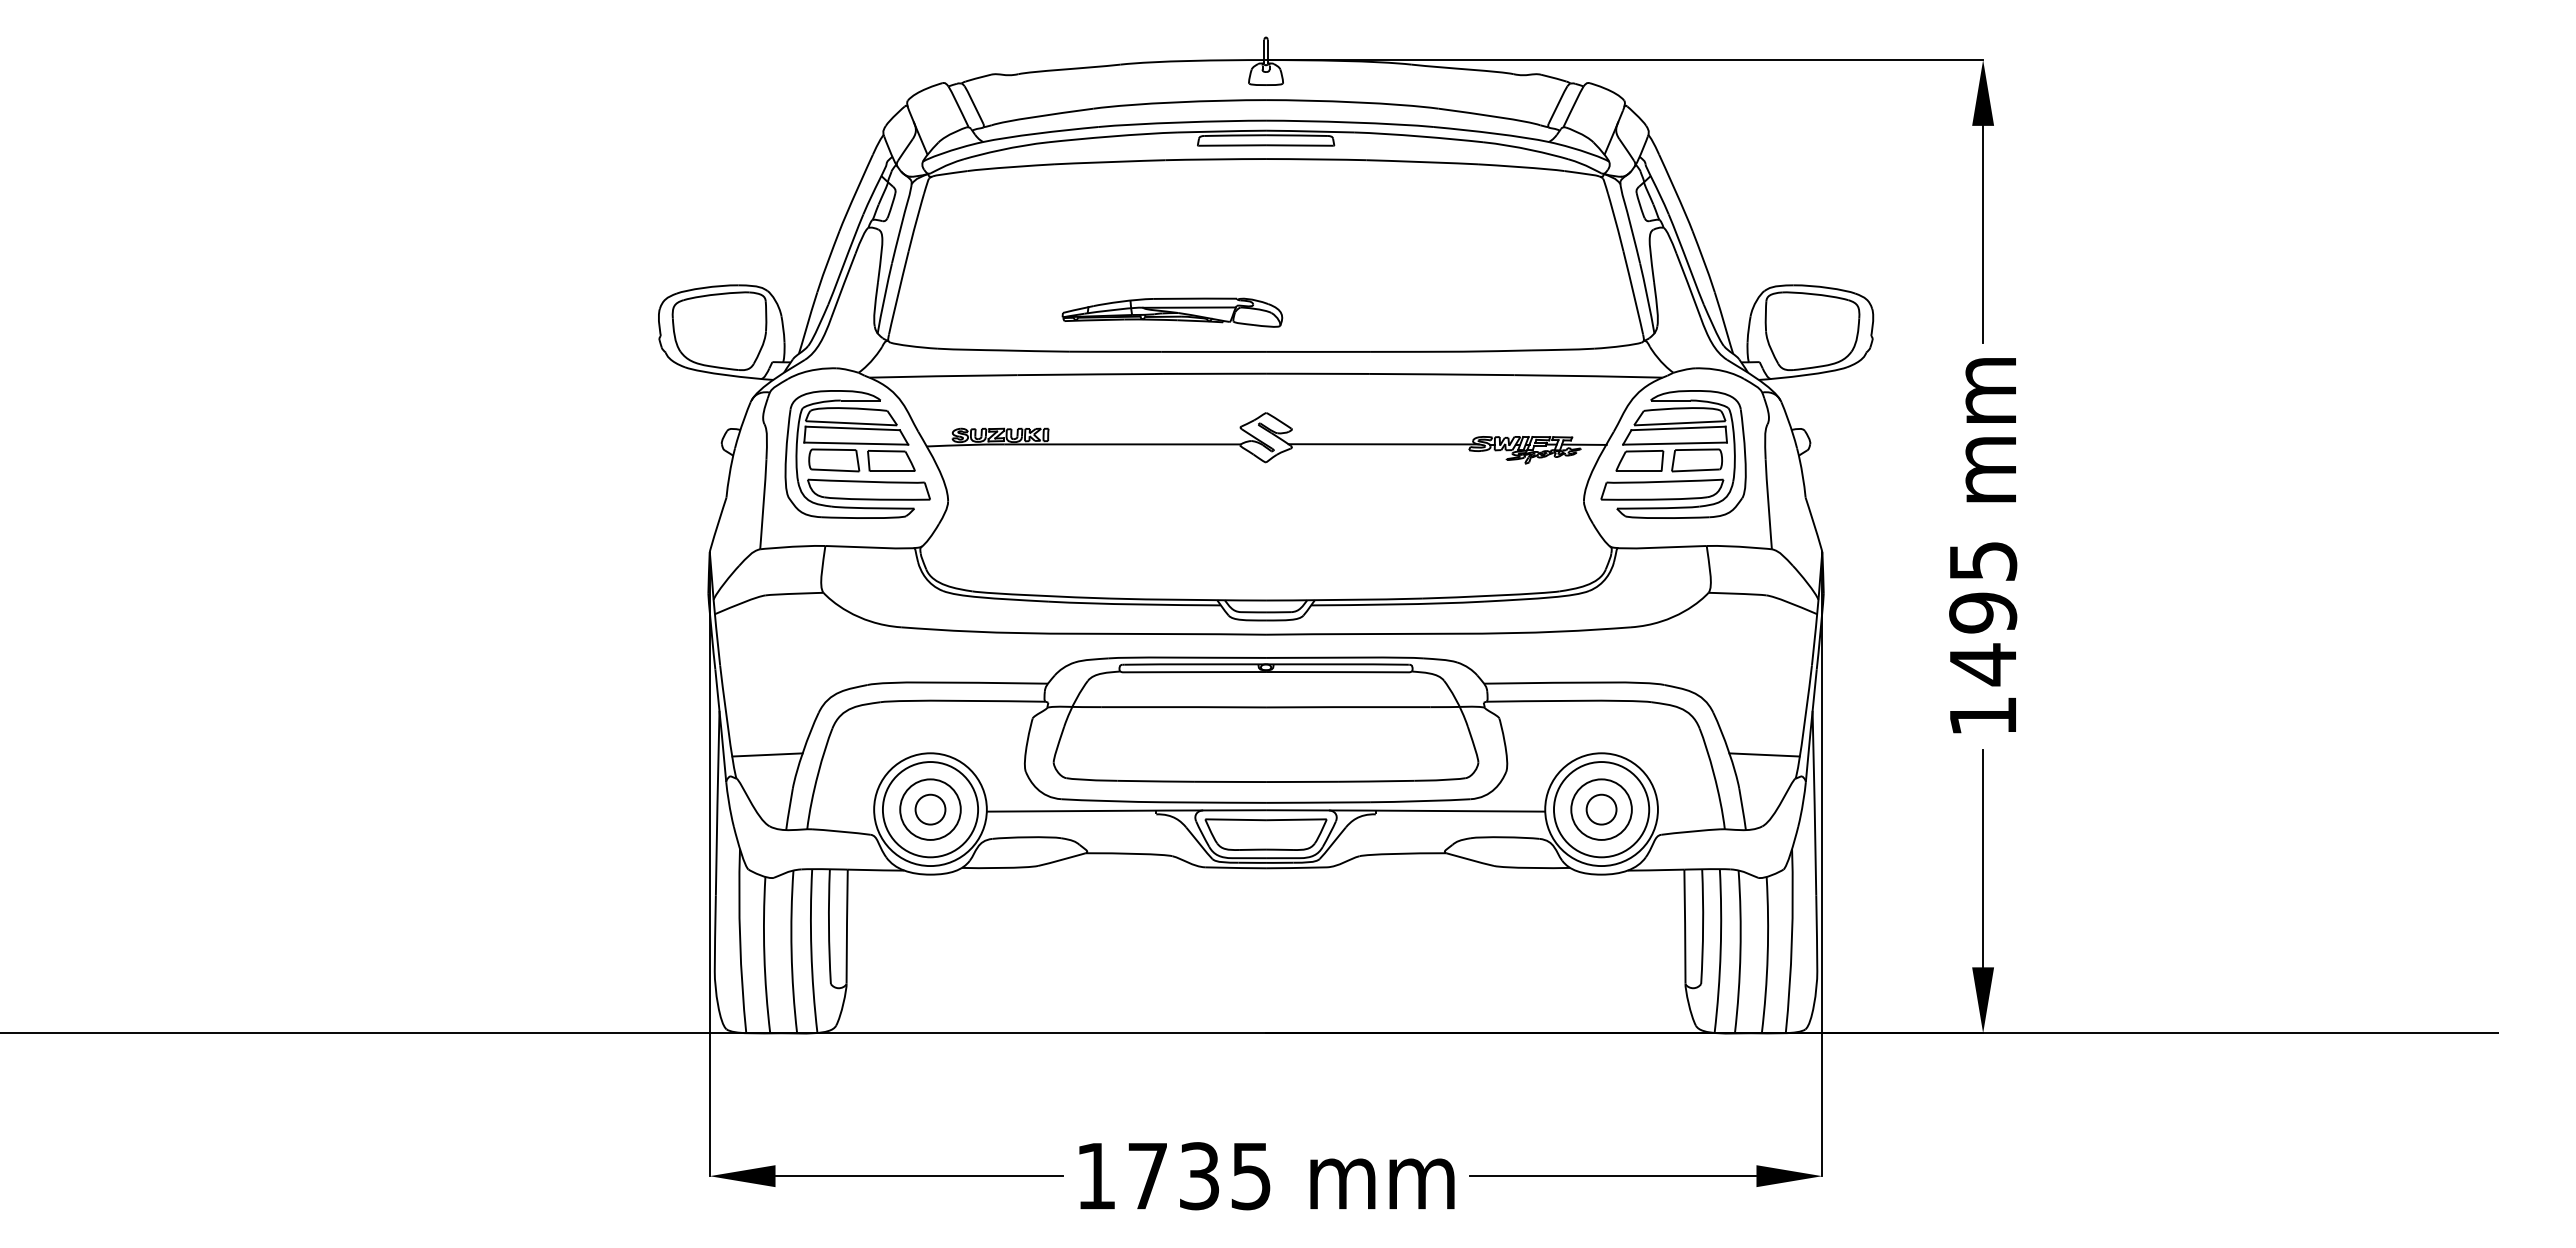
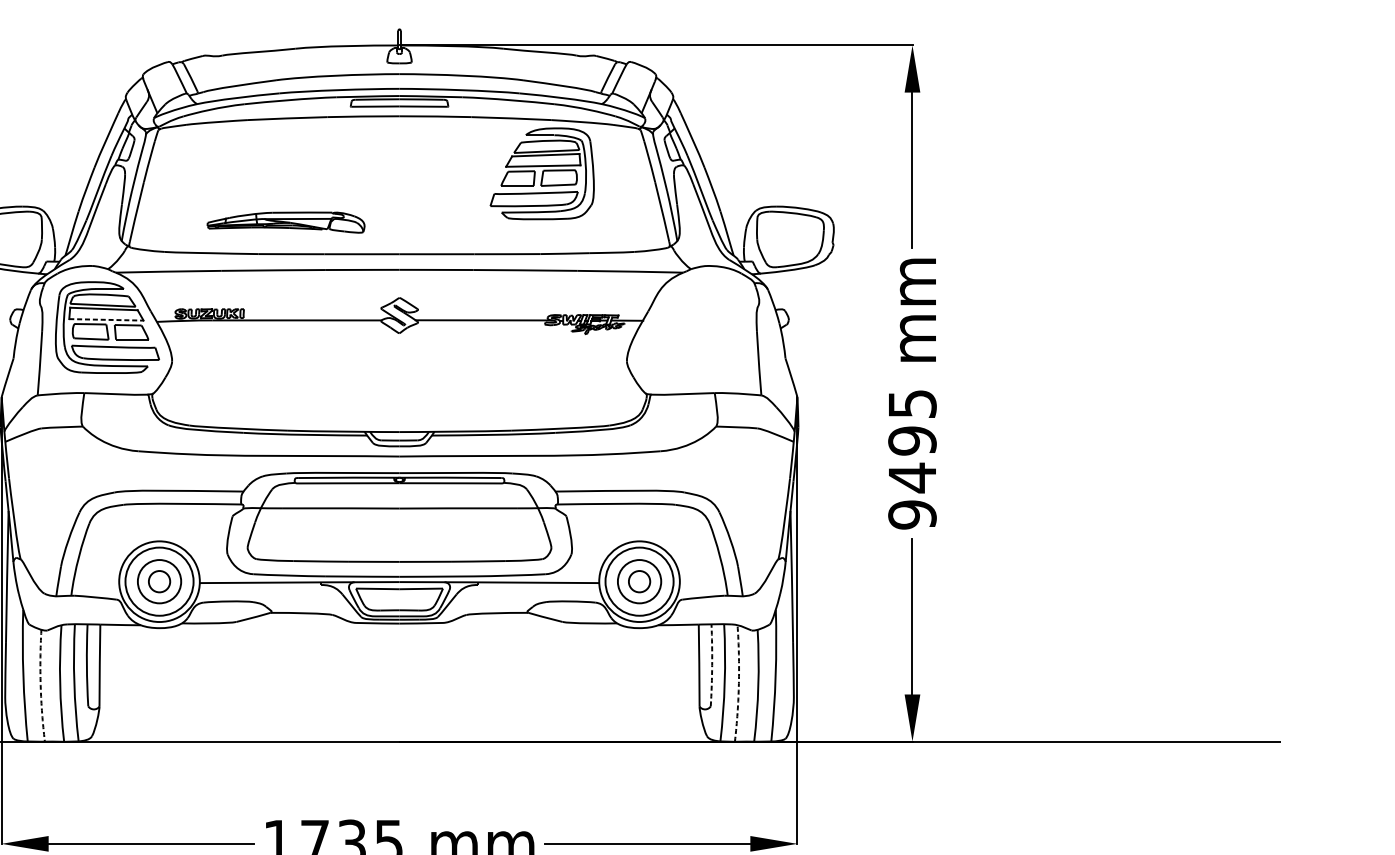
part: (1172, 312) -> (286, 222), moved
line: (856, 443) -> (106, 319), solid -> dashed
part: (1673, 454) -> (542, 173), moved
text: (1983, 716) -> (912, 515), 1495 -> 9495
line: (767, 754) -> (42, 542), removed
line: (1764, 754) -> (756, 542), removed
arc: (1703, 926) -> (712, 665), solid -> dashed
arc: (1740, 952) -> (738, 683), solid -> dashed
arc: (764, 955) -> (40, 686), solid -> dashed

